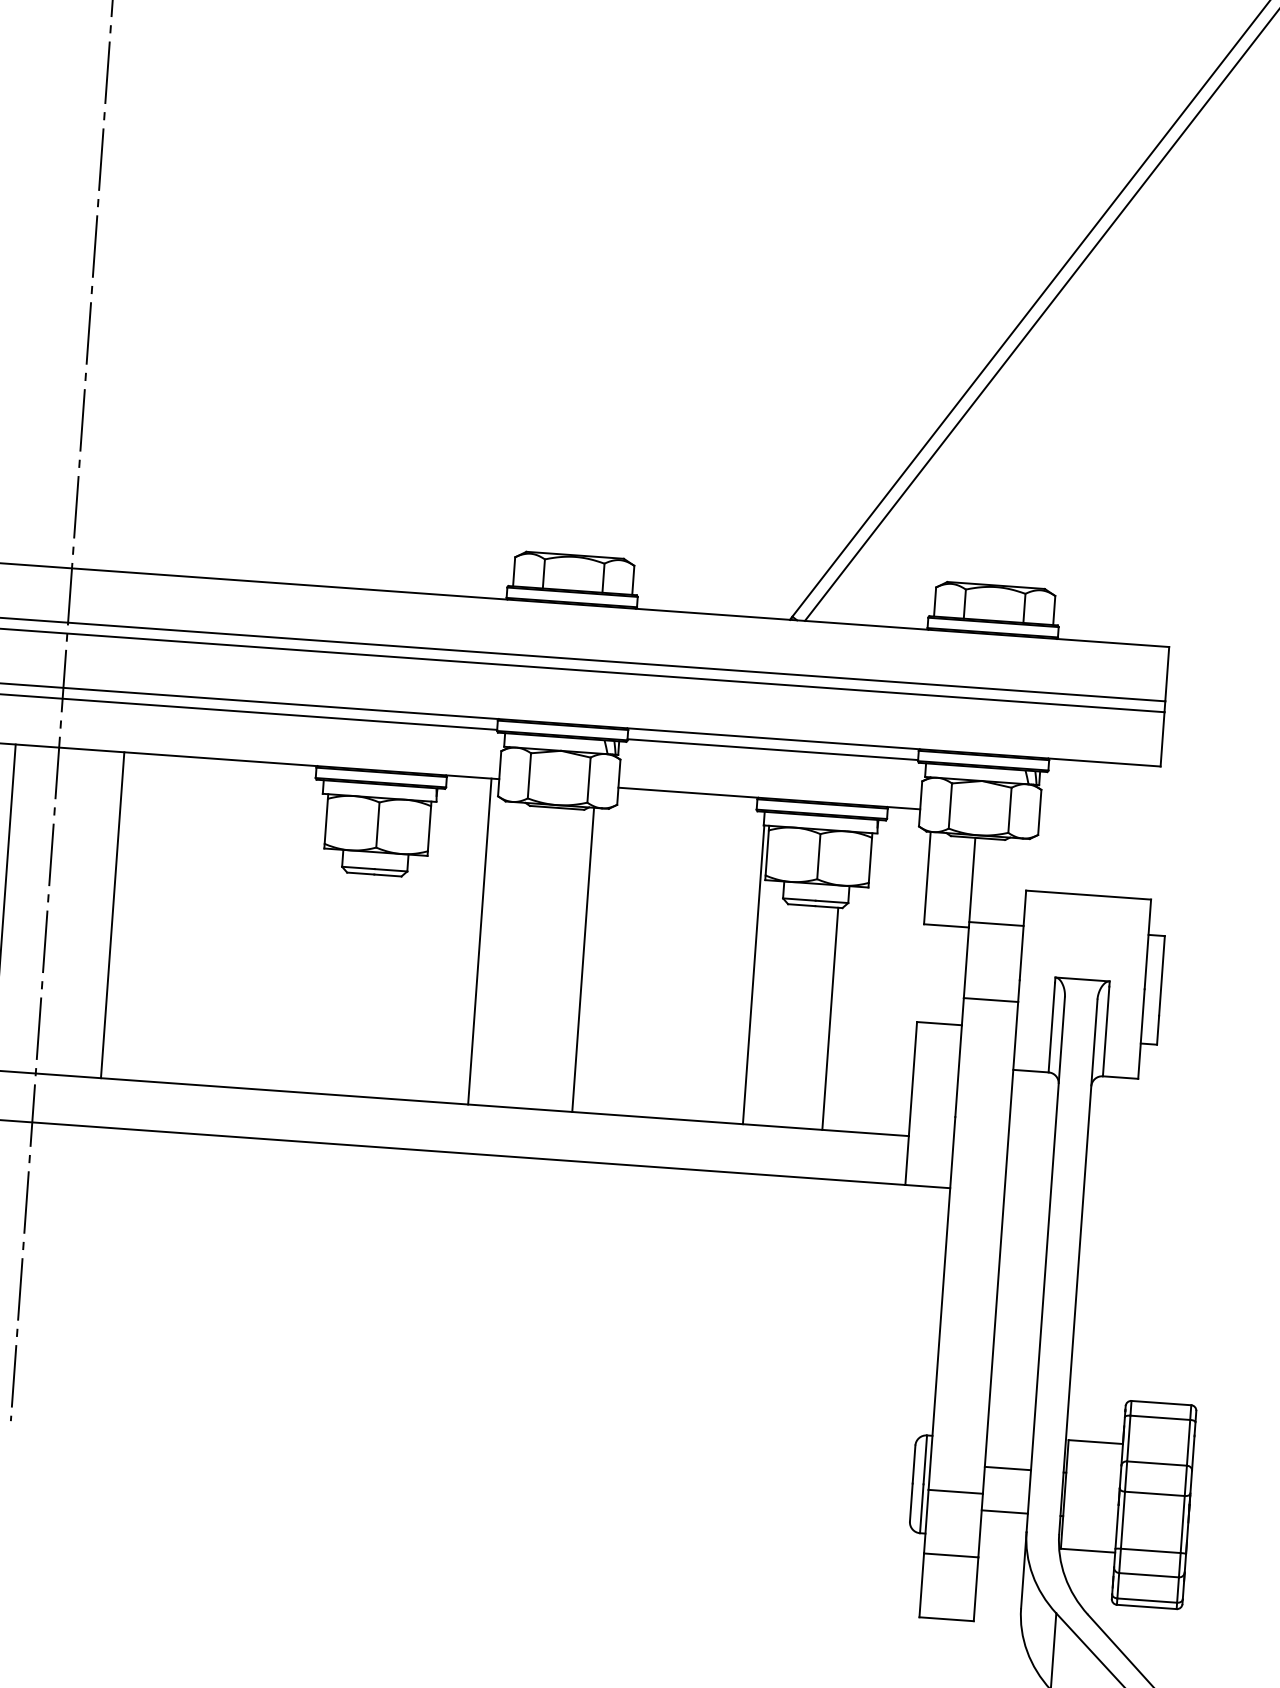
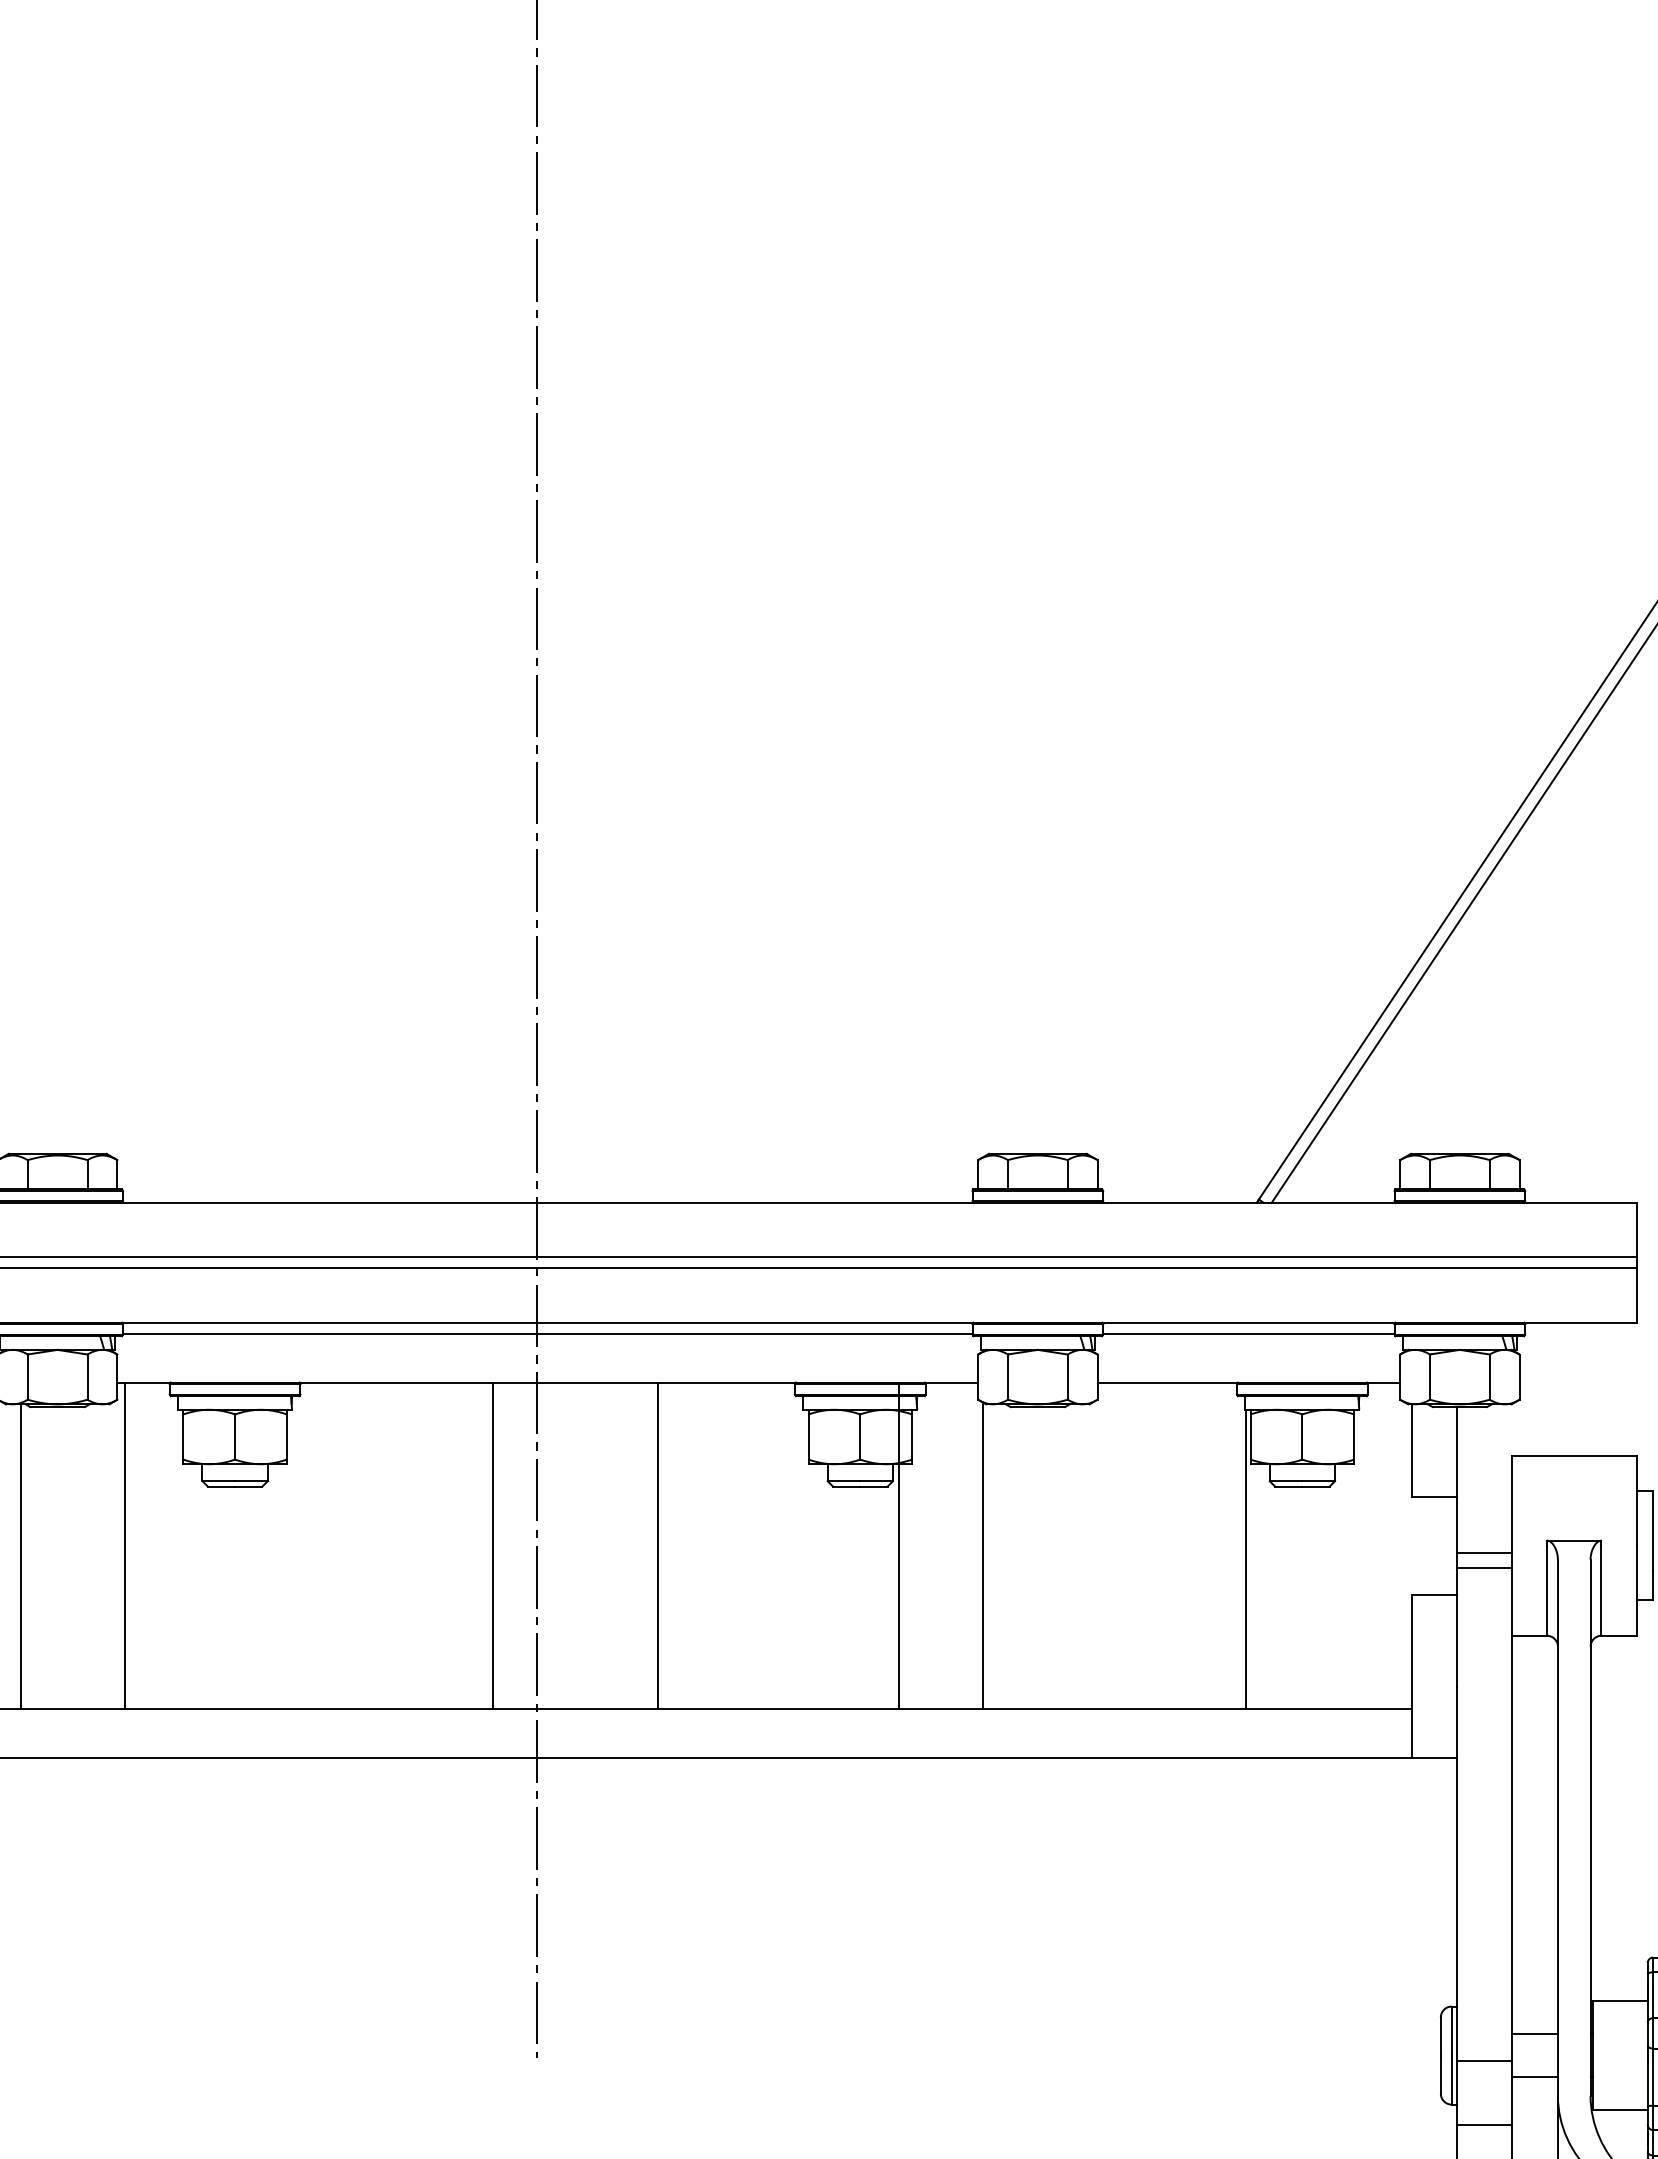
line: (112, 914) -> (658, 1545), moved
line: (996, 924) -> (1484, 1553), moved
line: (480, 941) -> (899, 1545), moved
line: (582, 959) -> (982, 1556), moved
line: (830, 1018) -> (1325, 1597), removed

